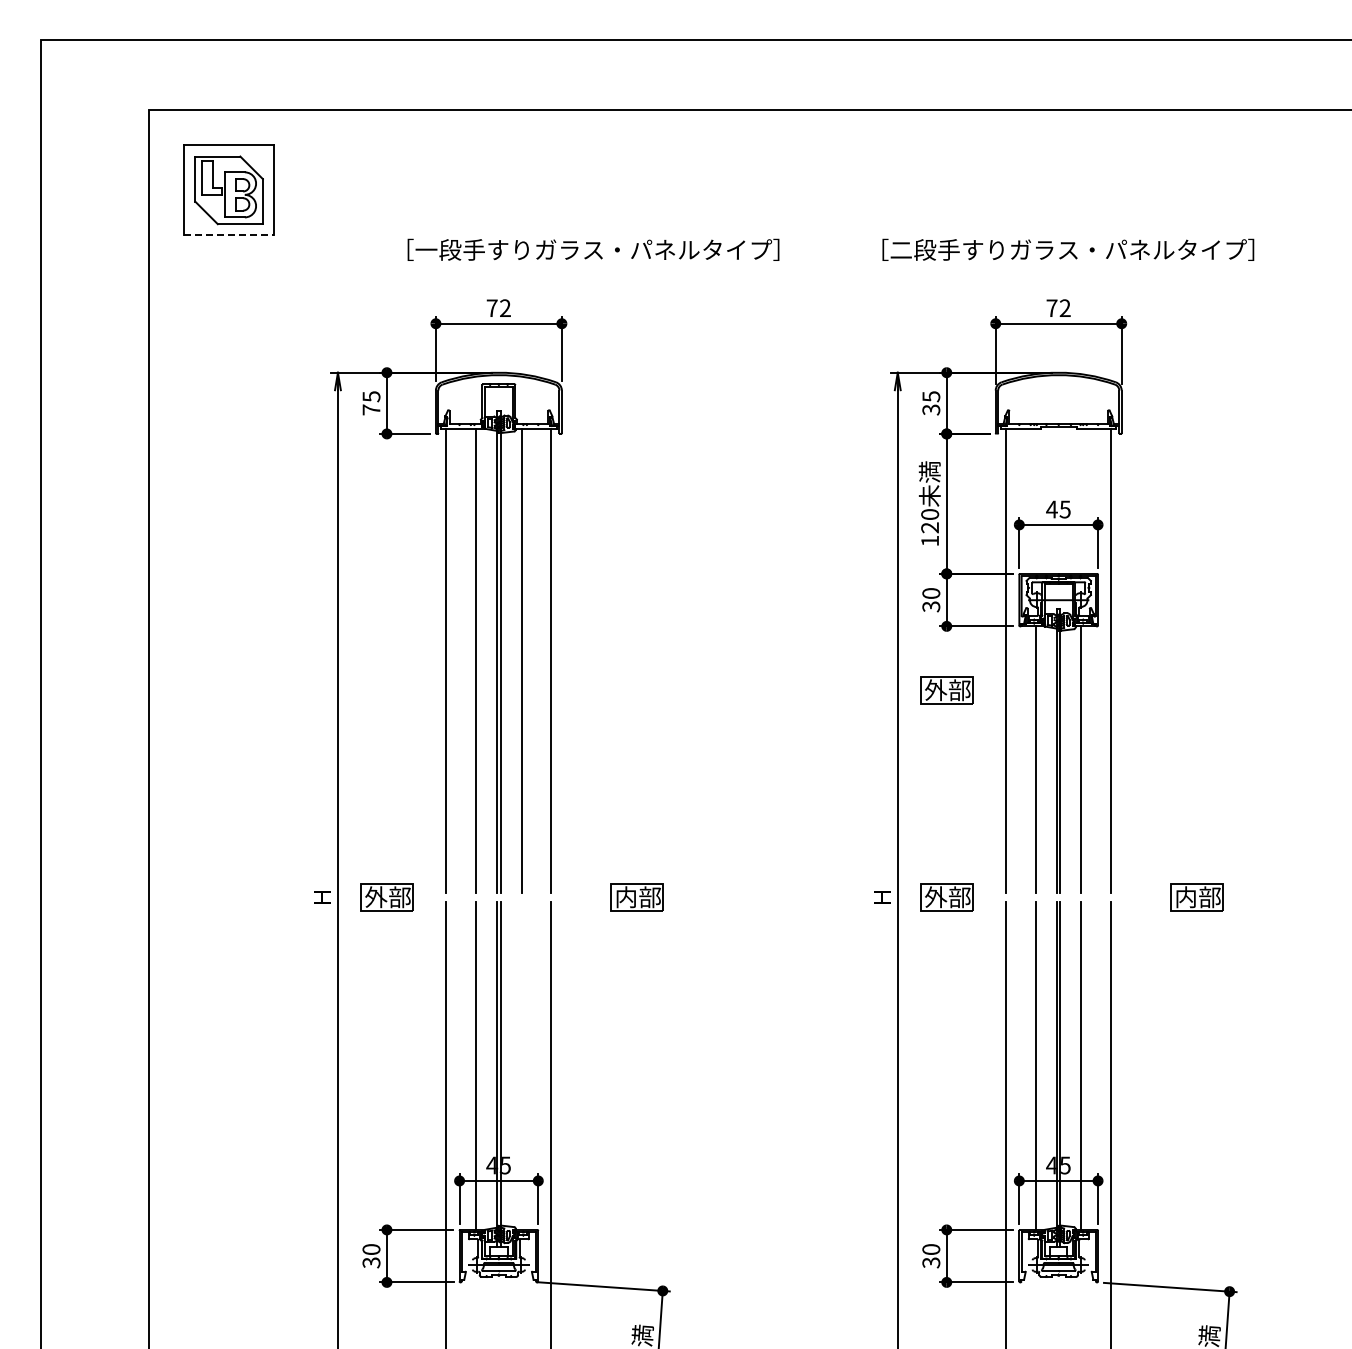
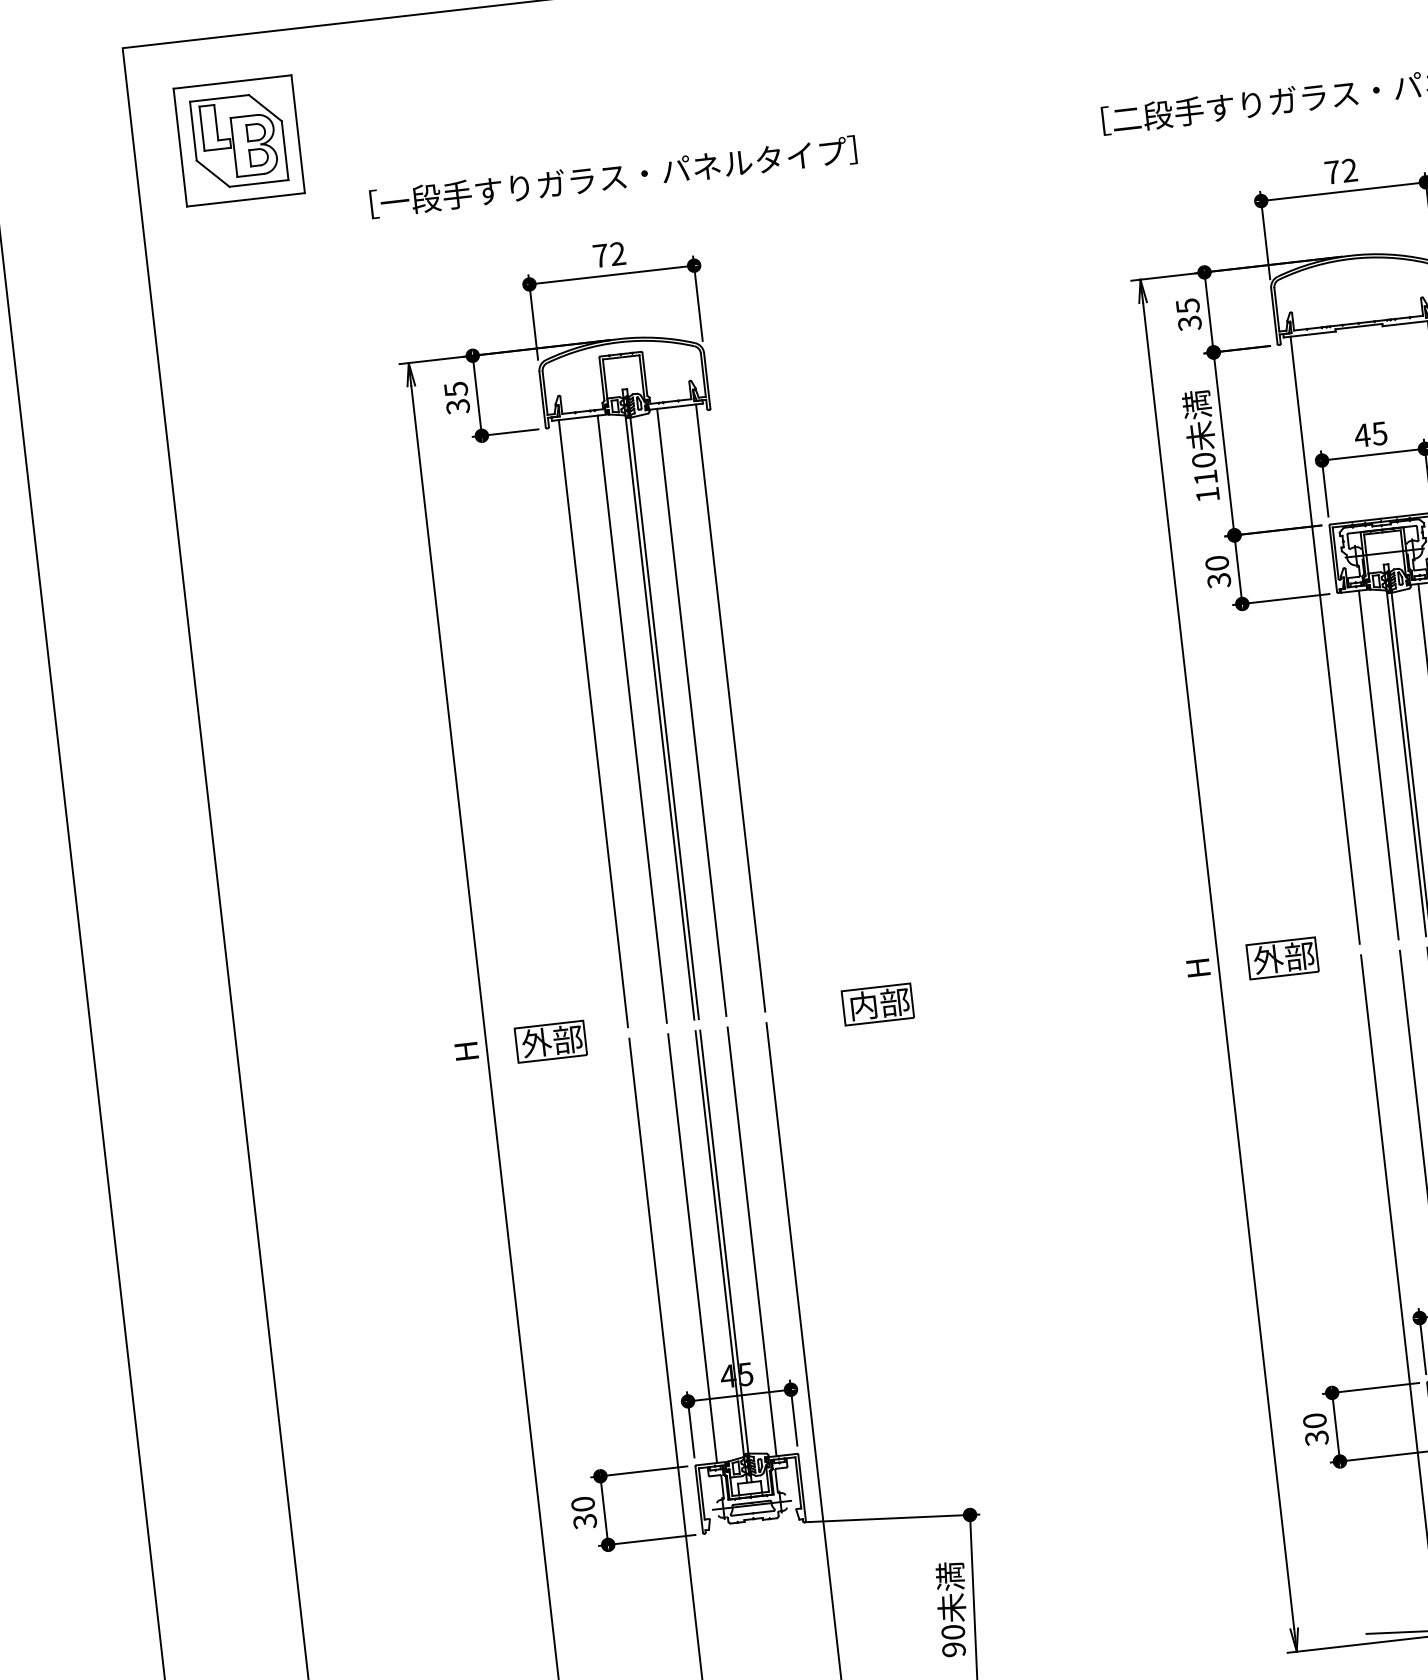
line: (229, 235) -> (246, 199), dashed -> solid
text: (593, 249) -> (613, 176), moved
text: (371, 409) -> (458, 406), 75 -> 35
text: (929, 527) -> (1205, 477), 120 -> 110
part: (946, 690) -> (1251, 687), removed
line: (521, 1065) -> (751, 1241), added

